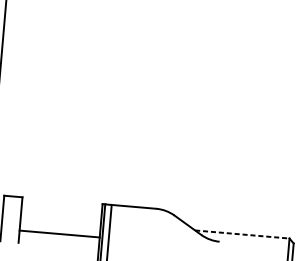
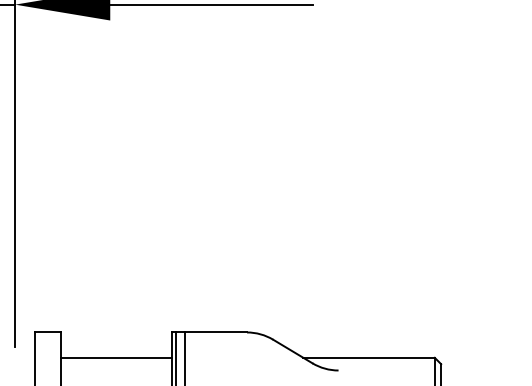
line: (59, 233) -> (116, 357), moved
line: (242, 234) -> (369, 357), dashed -> solid

